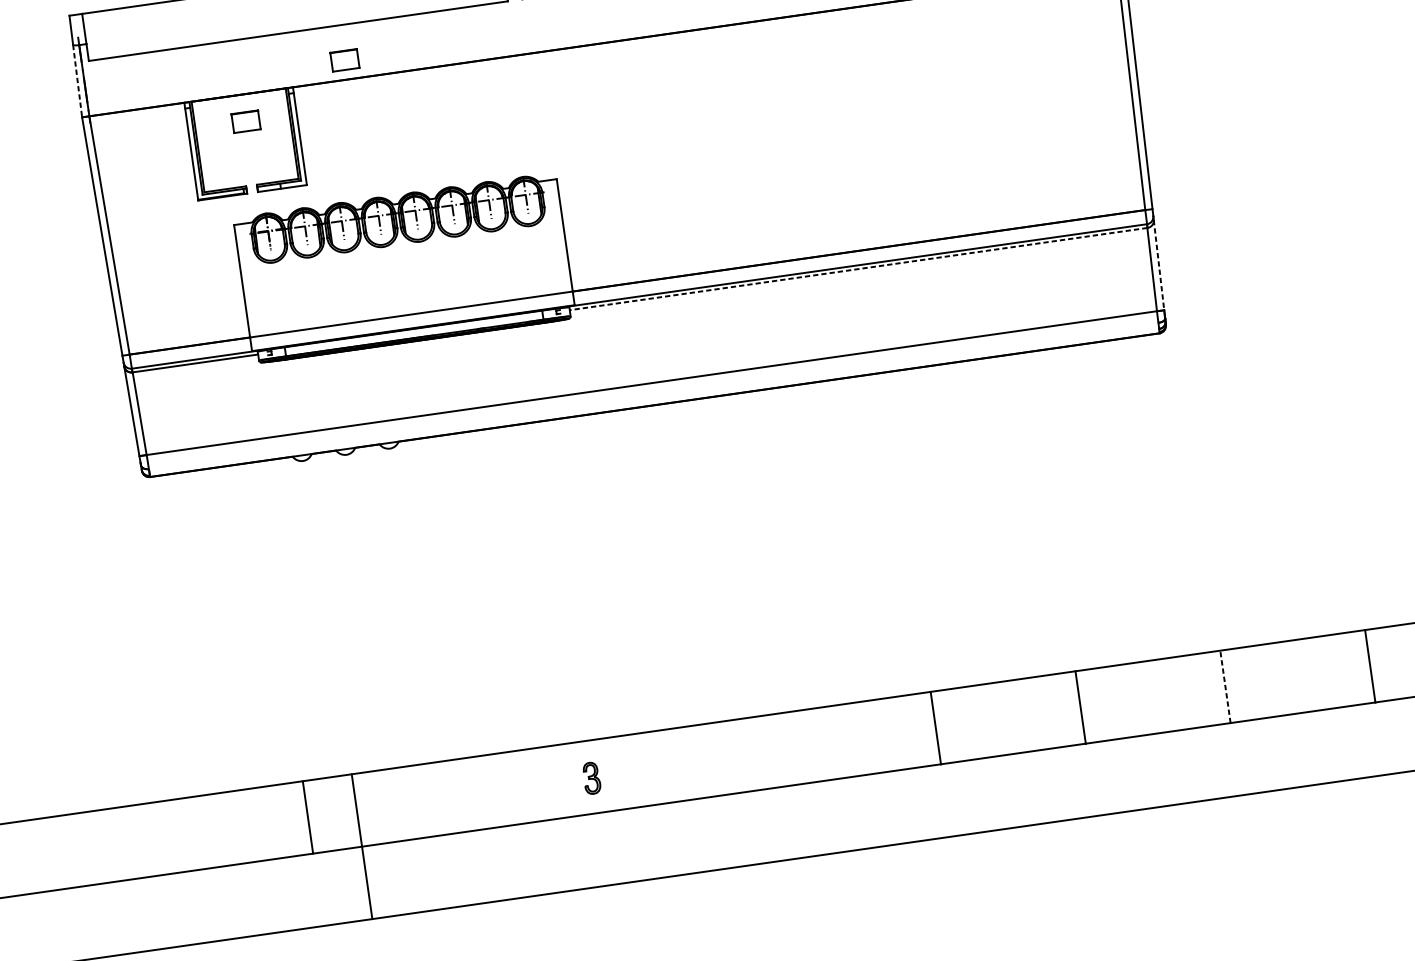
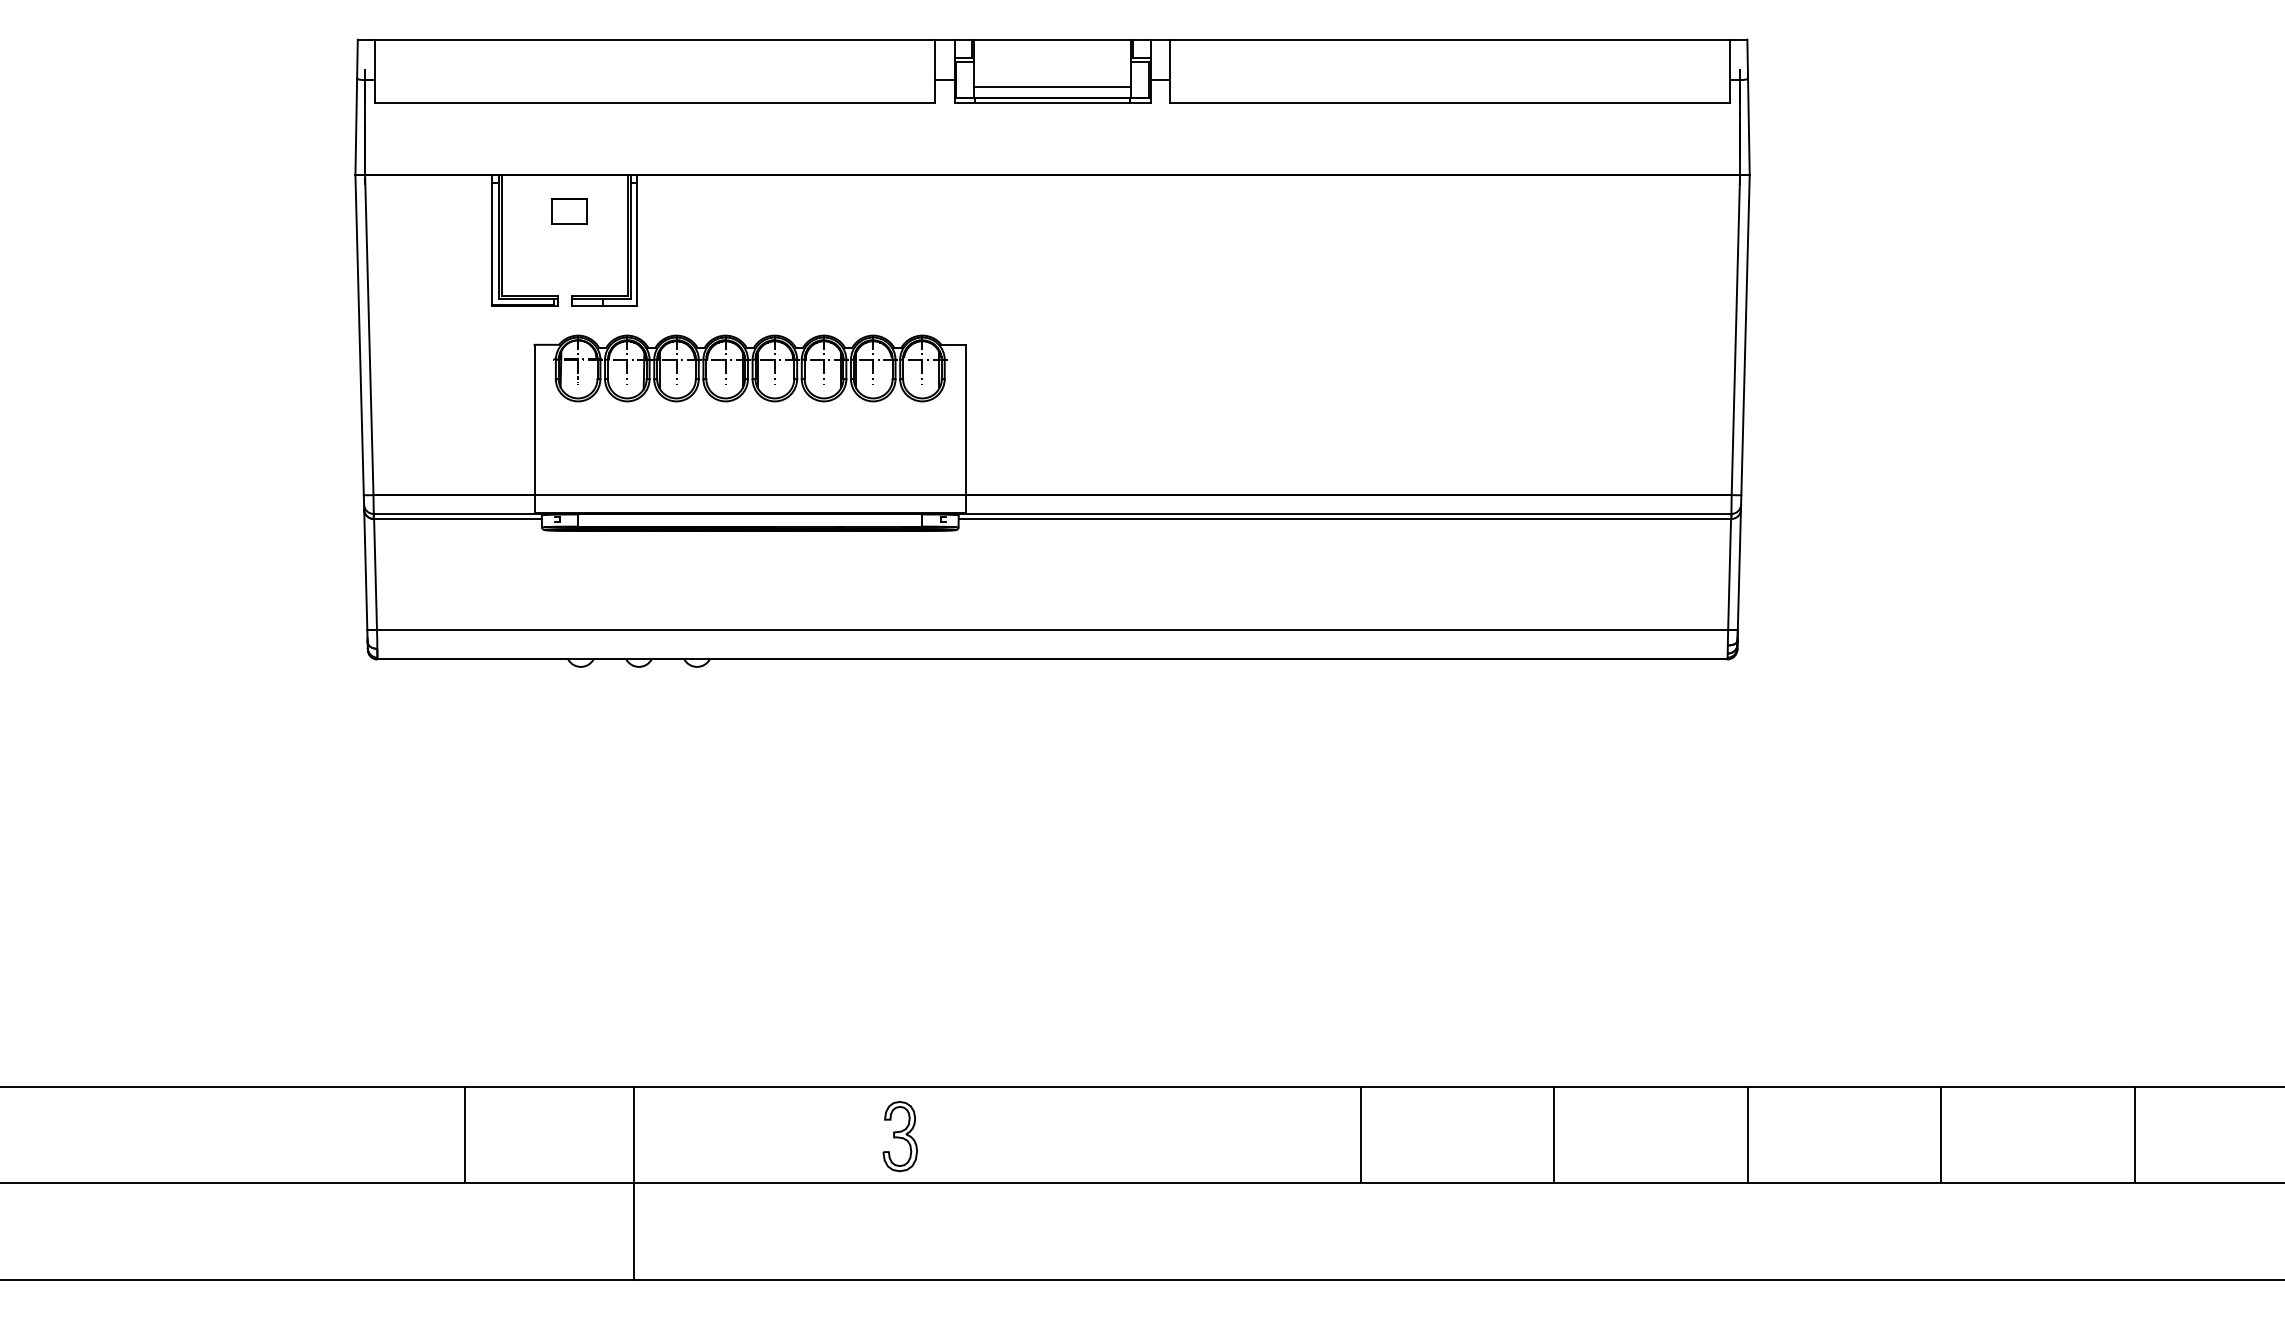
part: (344, 60) -> (710, 149), removed
line: (77, 81) -> (356, 127), dashed -> solid
line: (1159, 265) -> (1739, 570), dashed -> solid
line: (858, 268) -> (1344, 518), dashed -> solid
line: (1225, 686) -> (1747, 1134), dashed -> solid
part: (591, 778) -> (899, 1136), size x1.67
line: (307, 817) -> (464, 1134), moved
line: (362, 846) -> (634, 1183), moved

